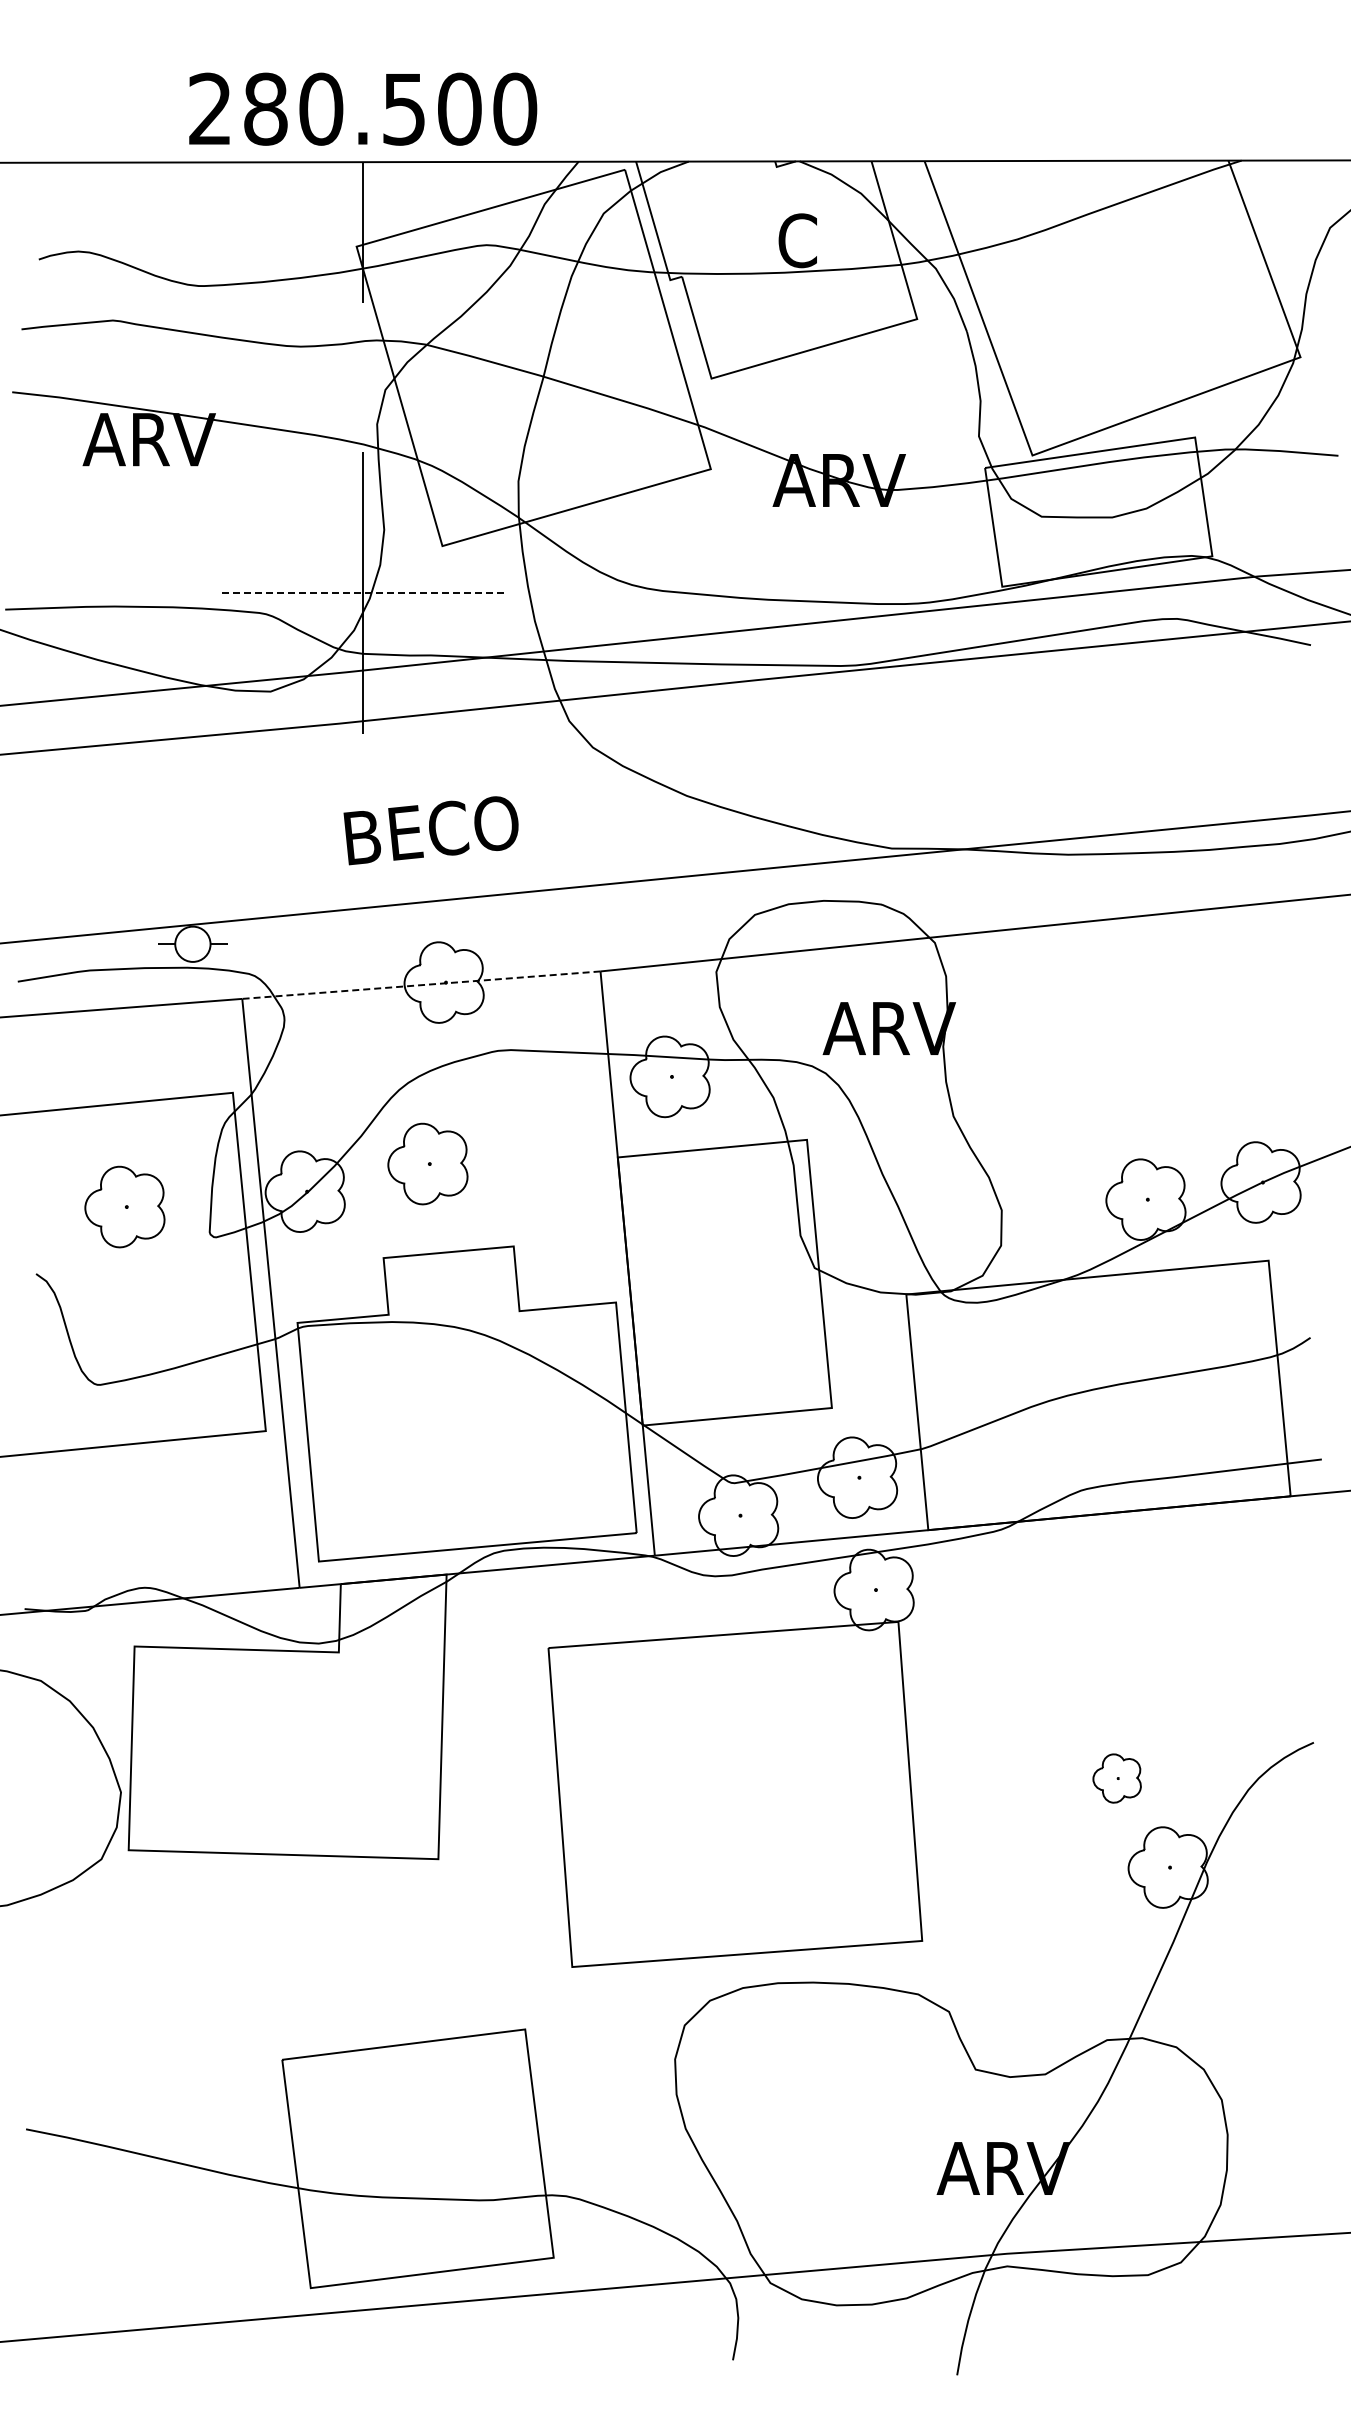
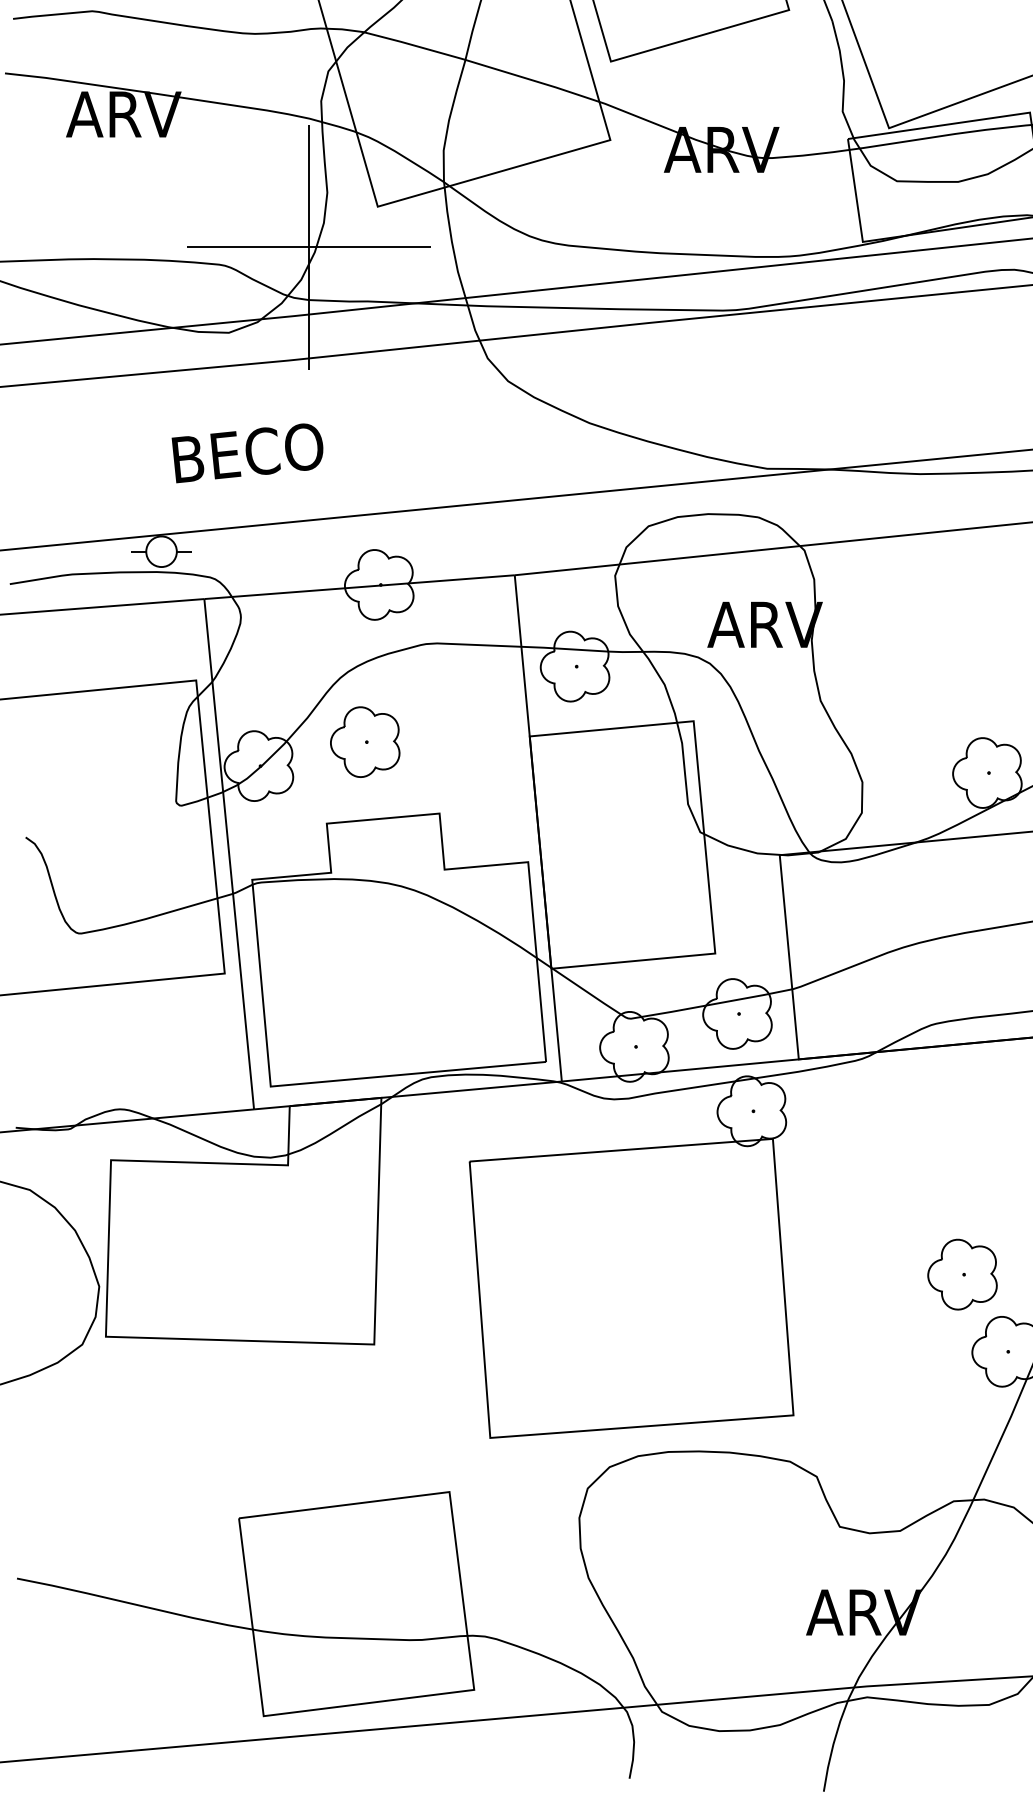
line: (362, 592) -> (308, 246), dashed -> solid
text: (430, 830) -> (247, 453), moved
line: (421, 985) -> (359, 587), dashed -> solid
part: (124, 1206) -> (102, 778), removed
part: (1116, 1778) -> (961, 1274), size x1.67

